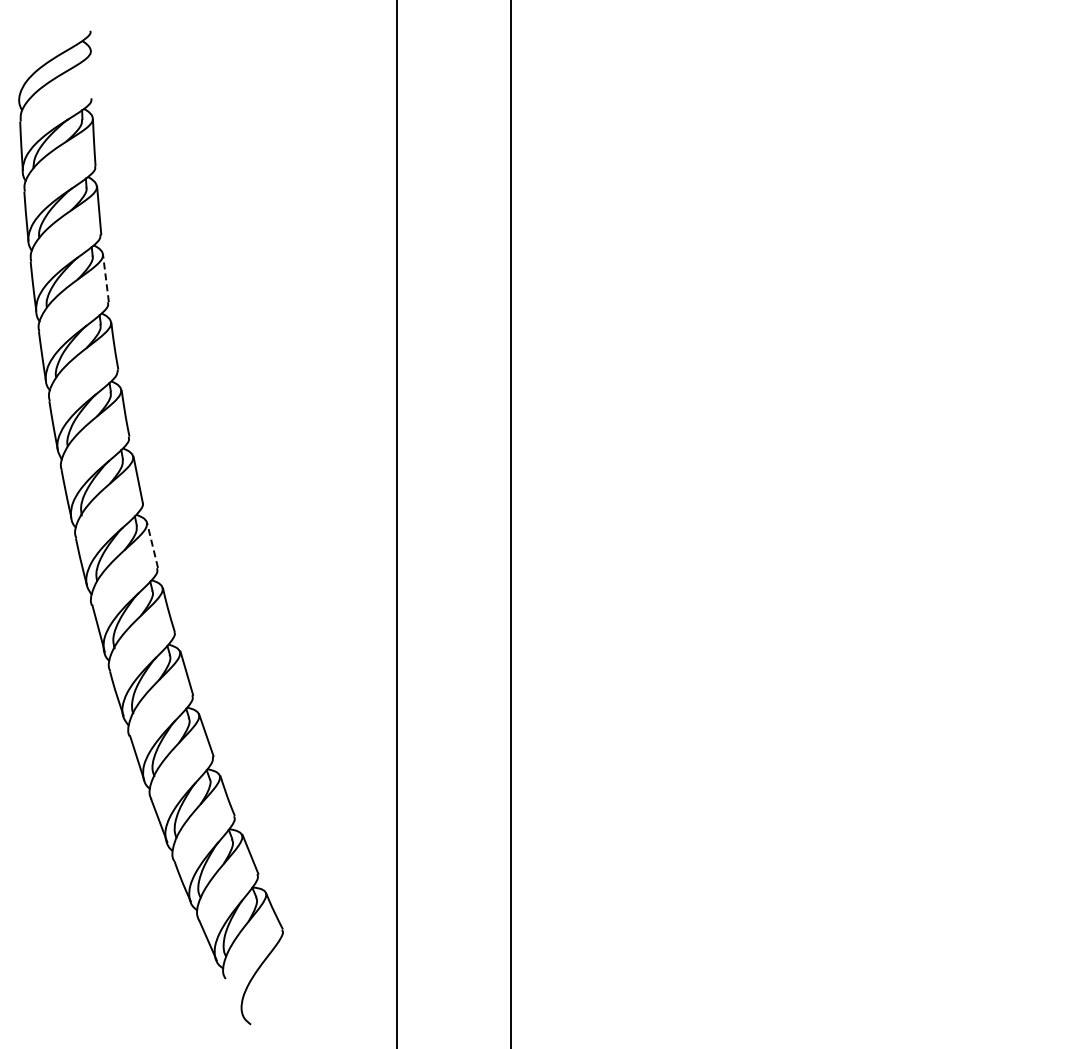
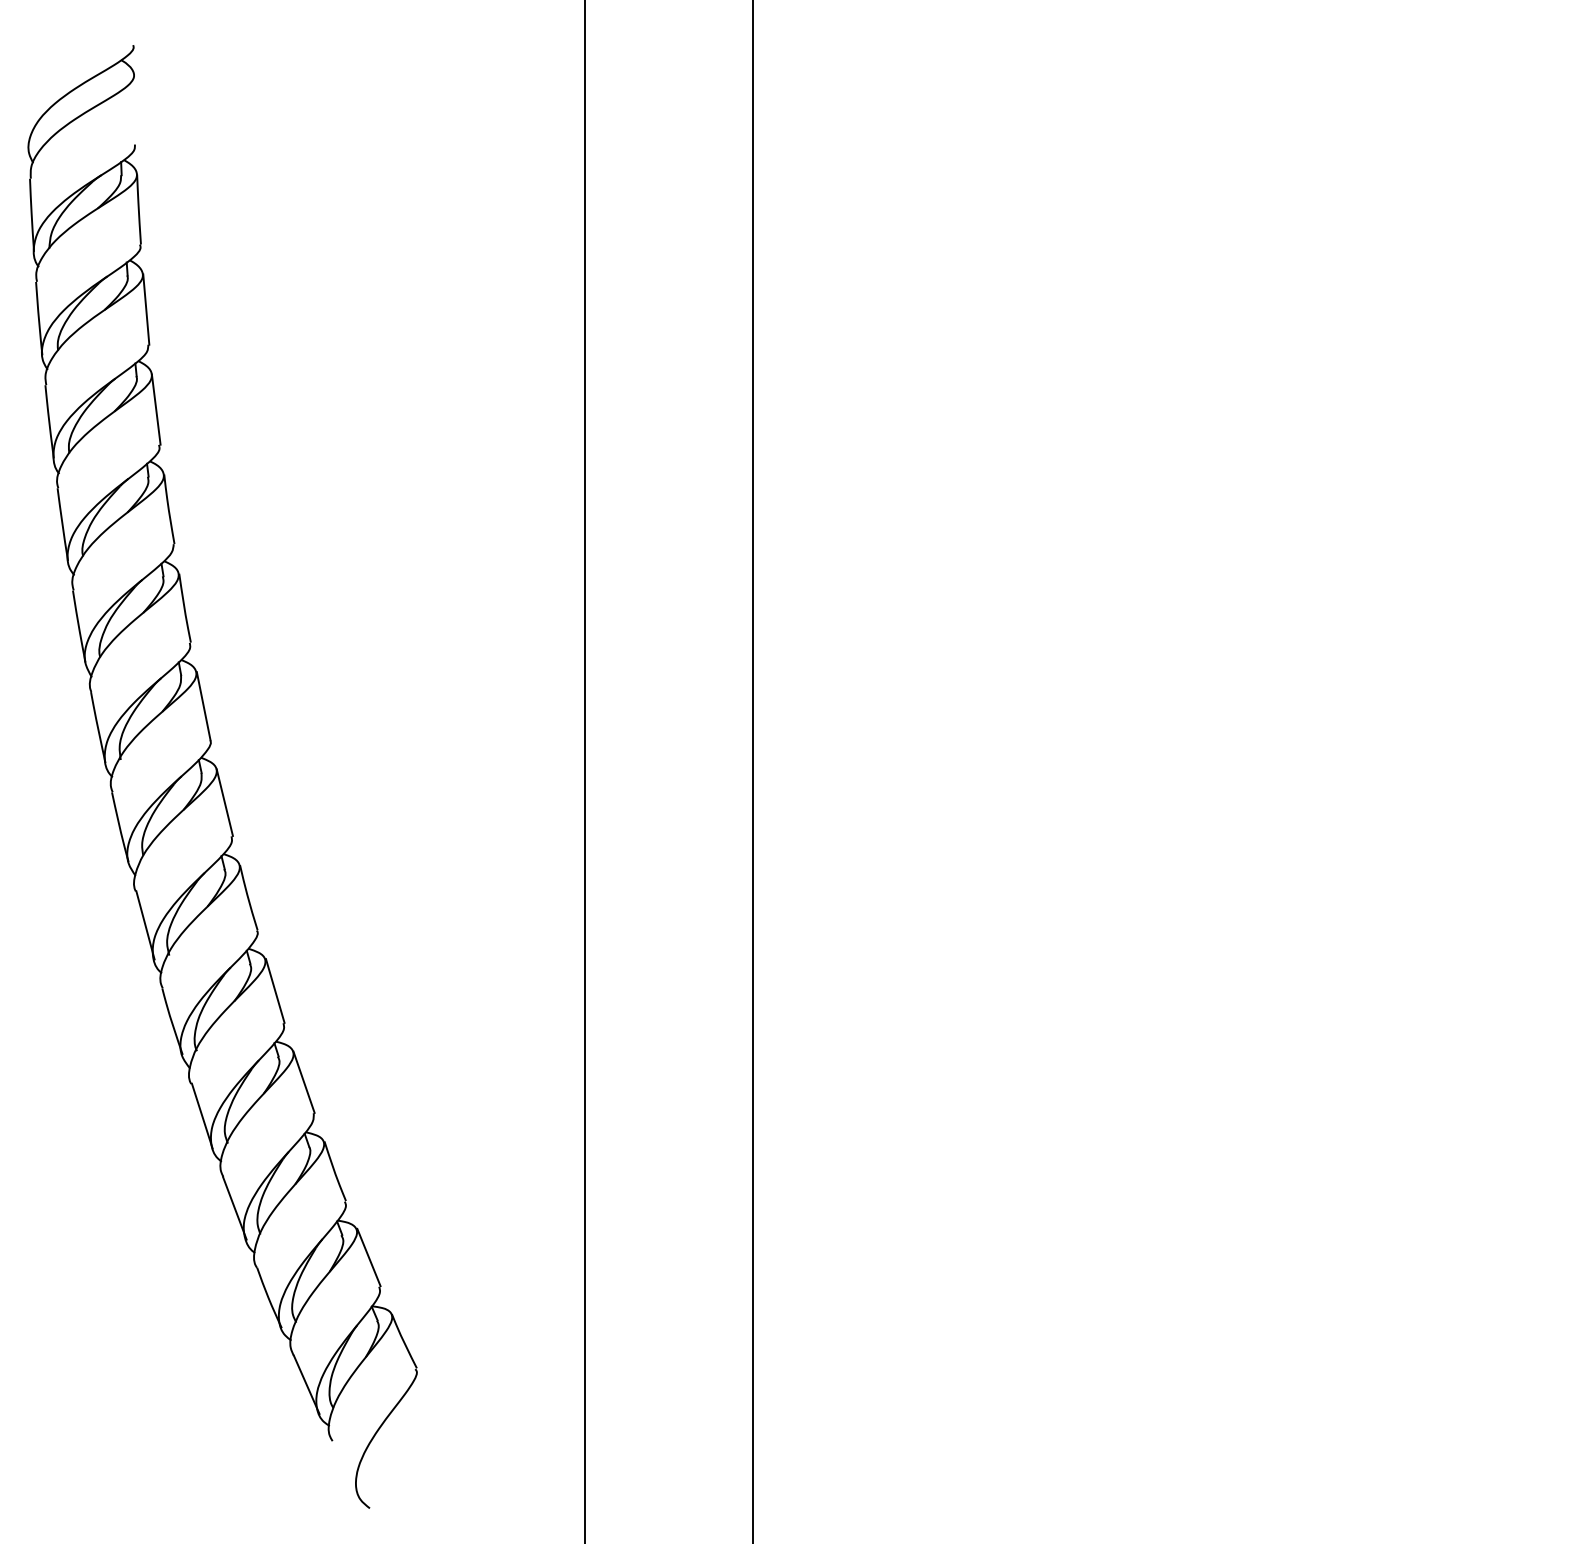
line: (105, 278) -> (155, 409), dashed -> solid
line: (152, 544) -> (224, 801), dashed -> solid

